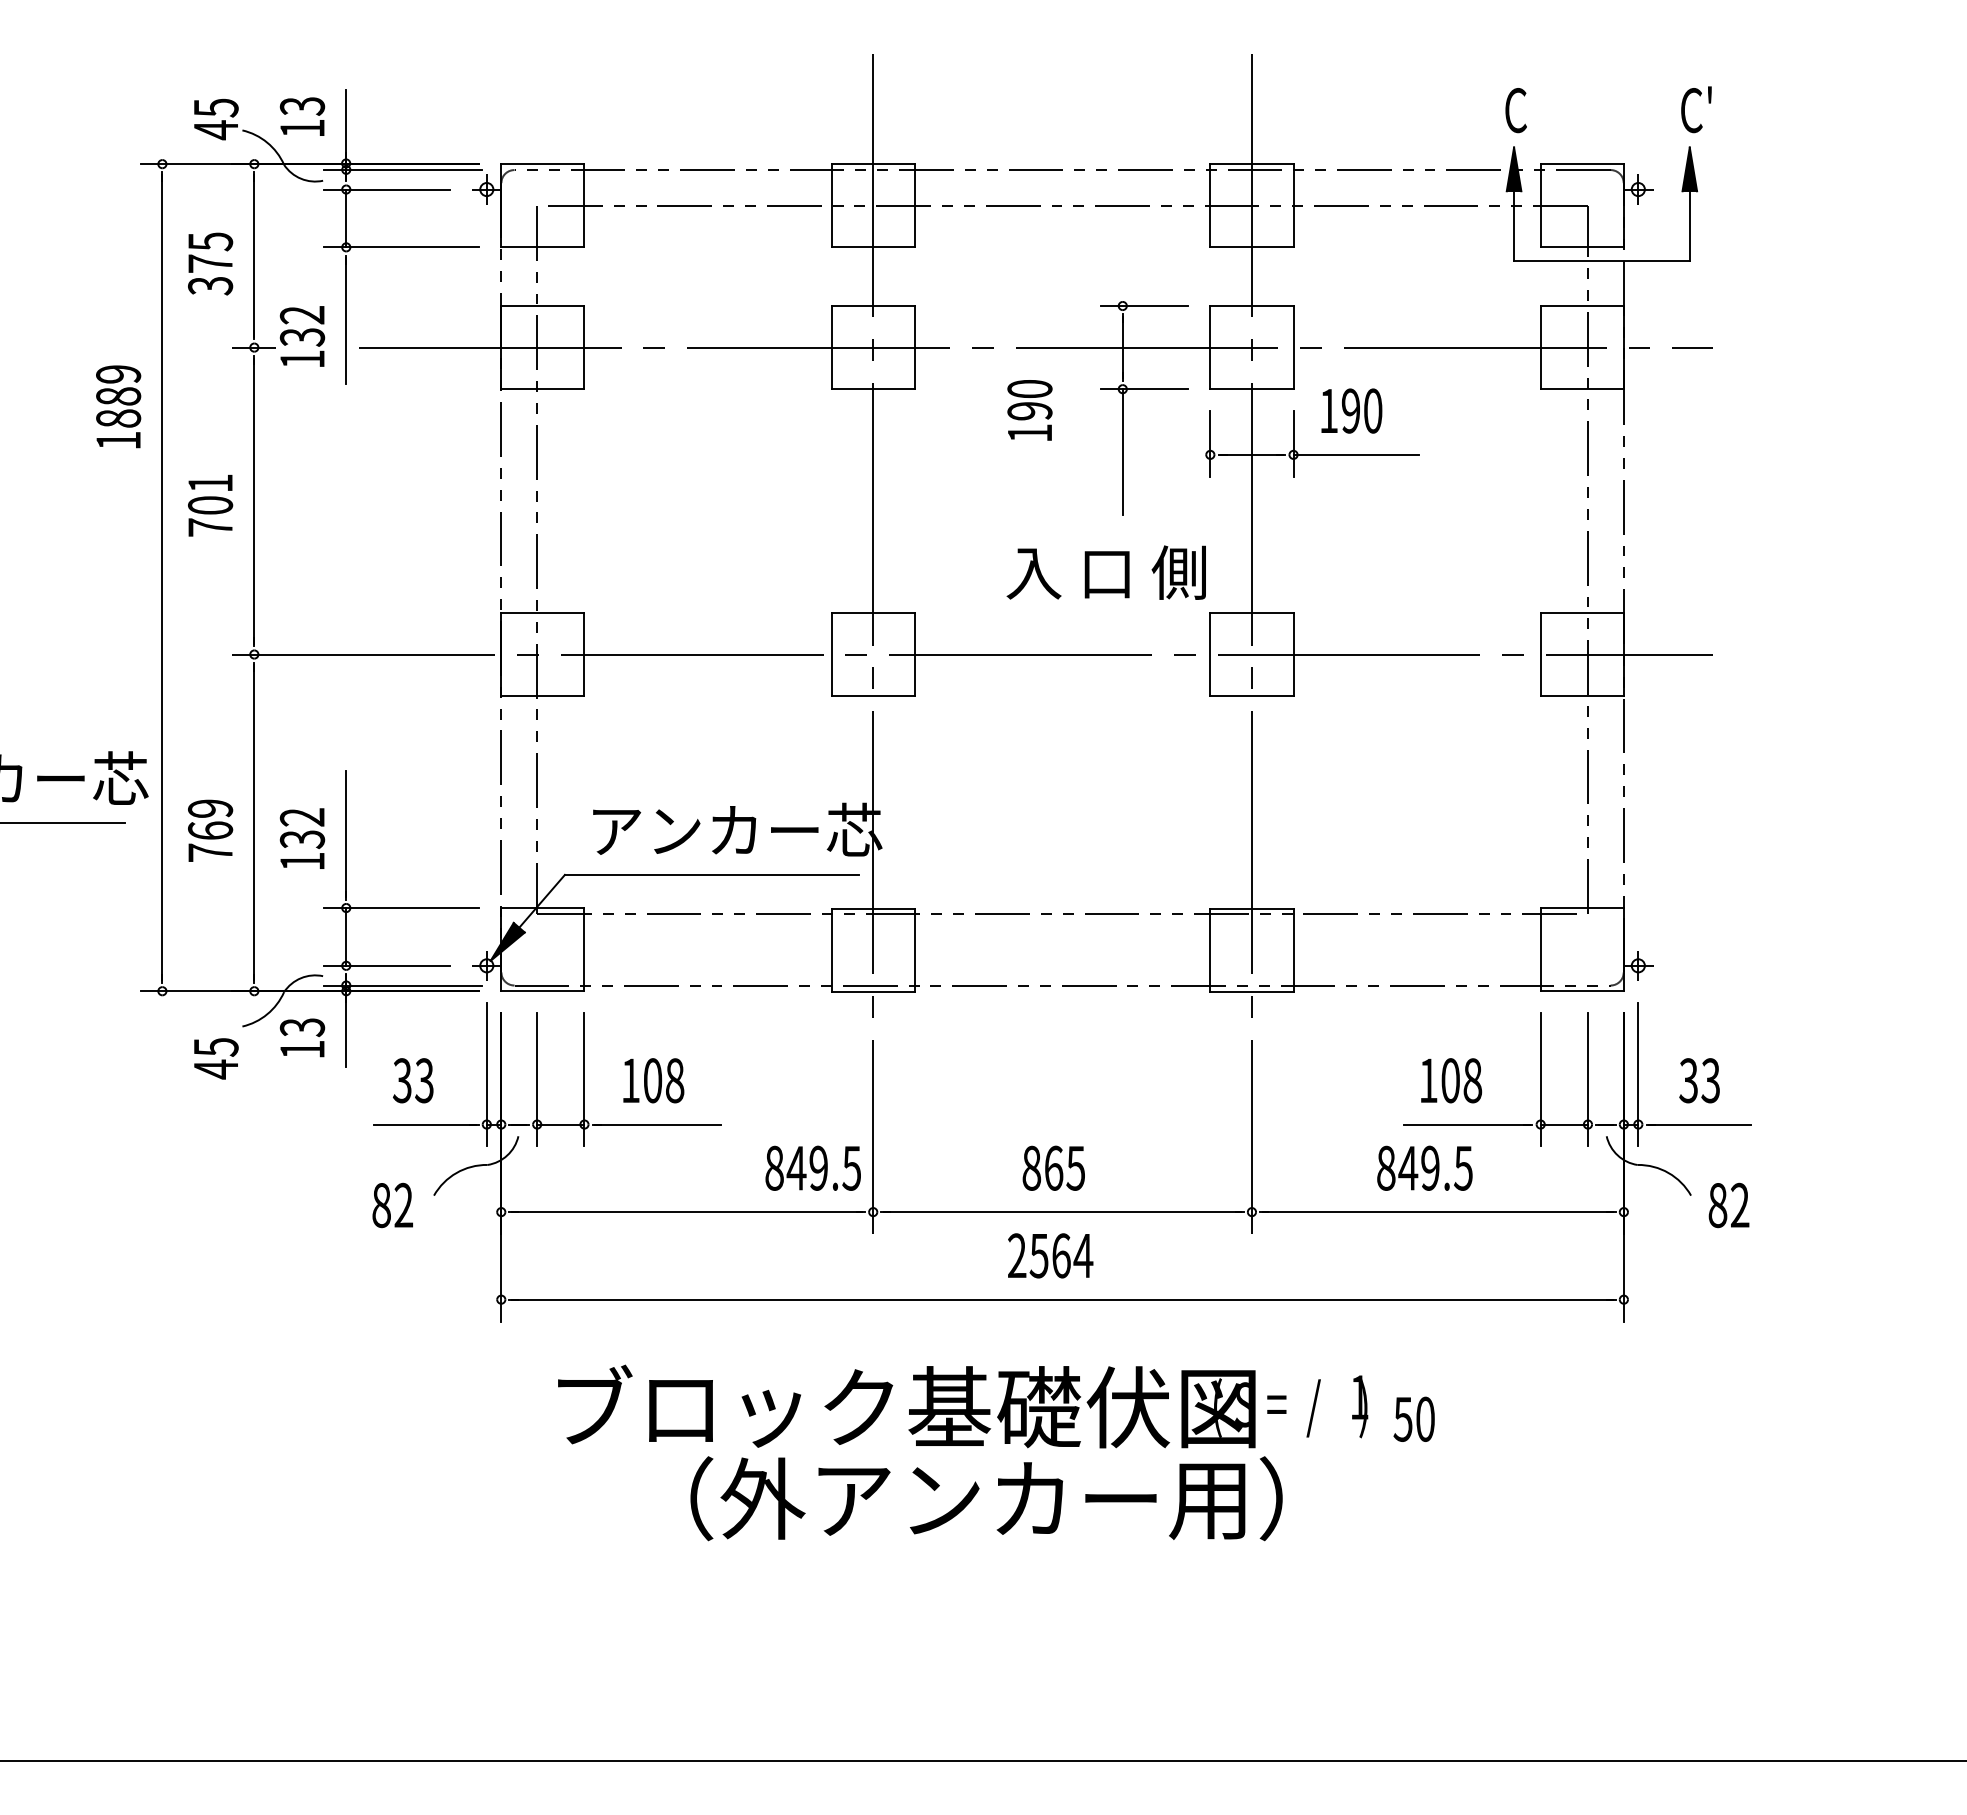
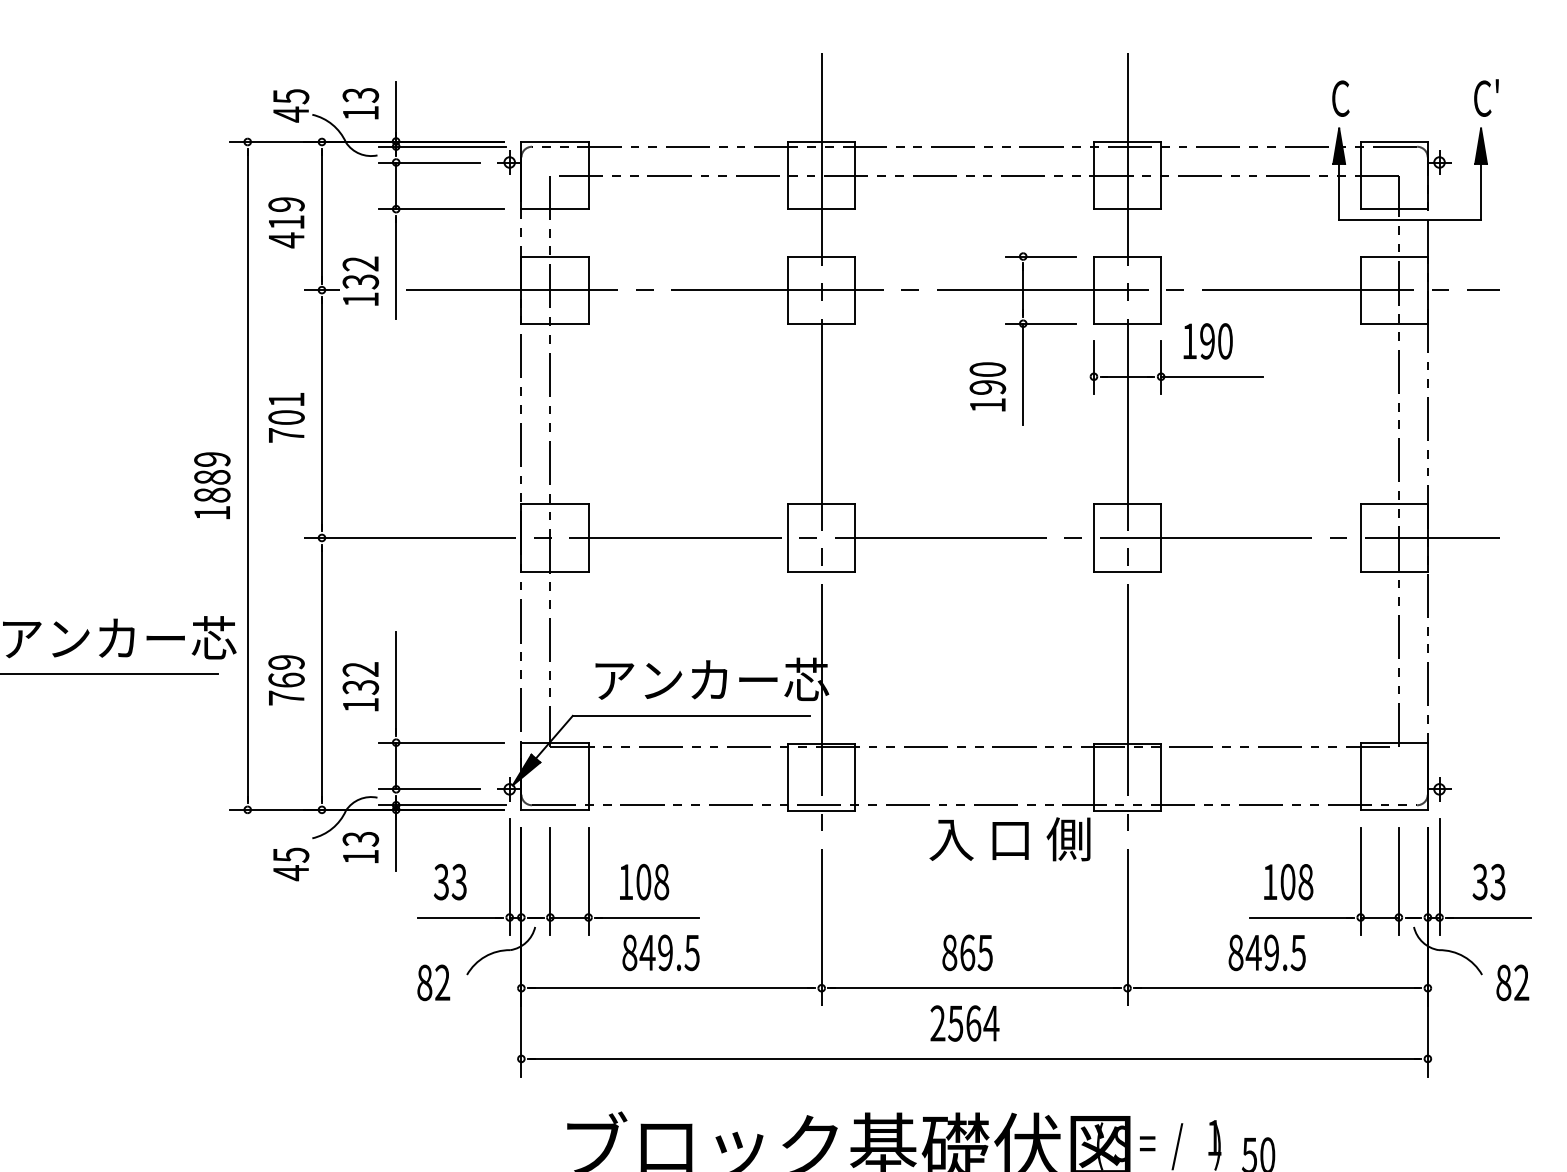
text: (210, 264) -> (286, 223), 375 -> 419
text: (118, 406) -> (212, 485), moved
text: (1029, 410) -> (987, 386), moved
text: (1105, 572) -> (1009, 839), moved
text: (812, 1167) -> (660, 952), moved

